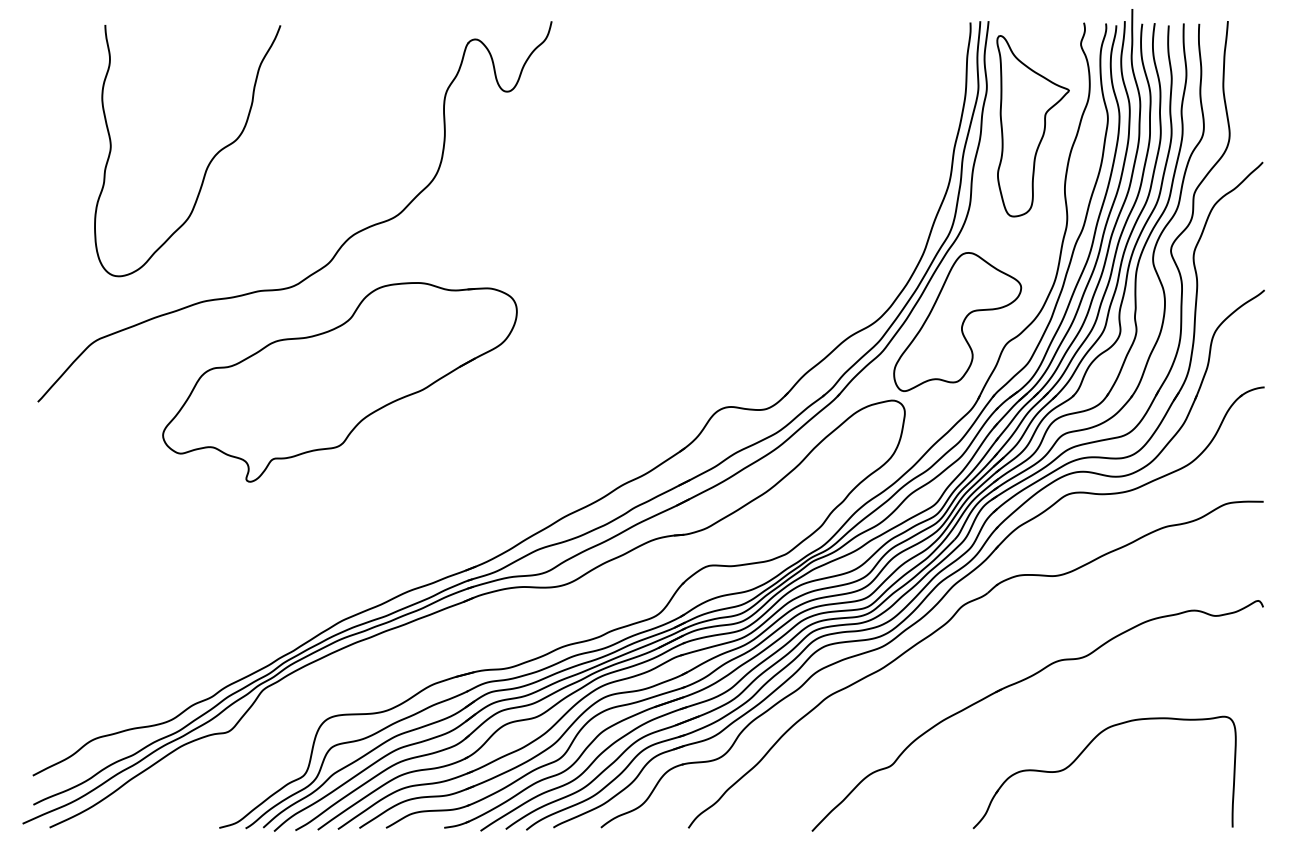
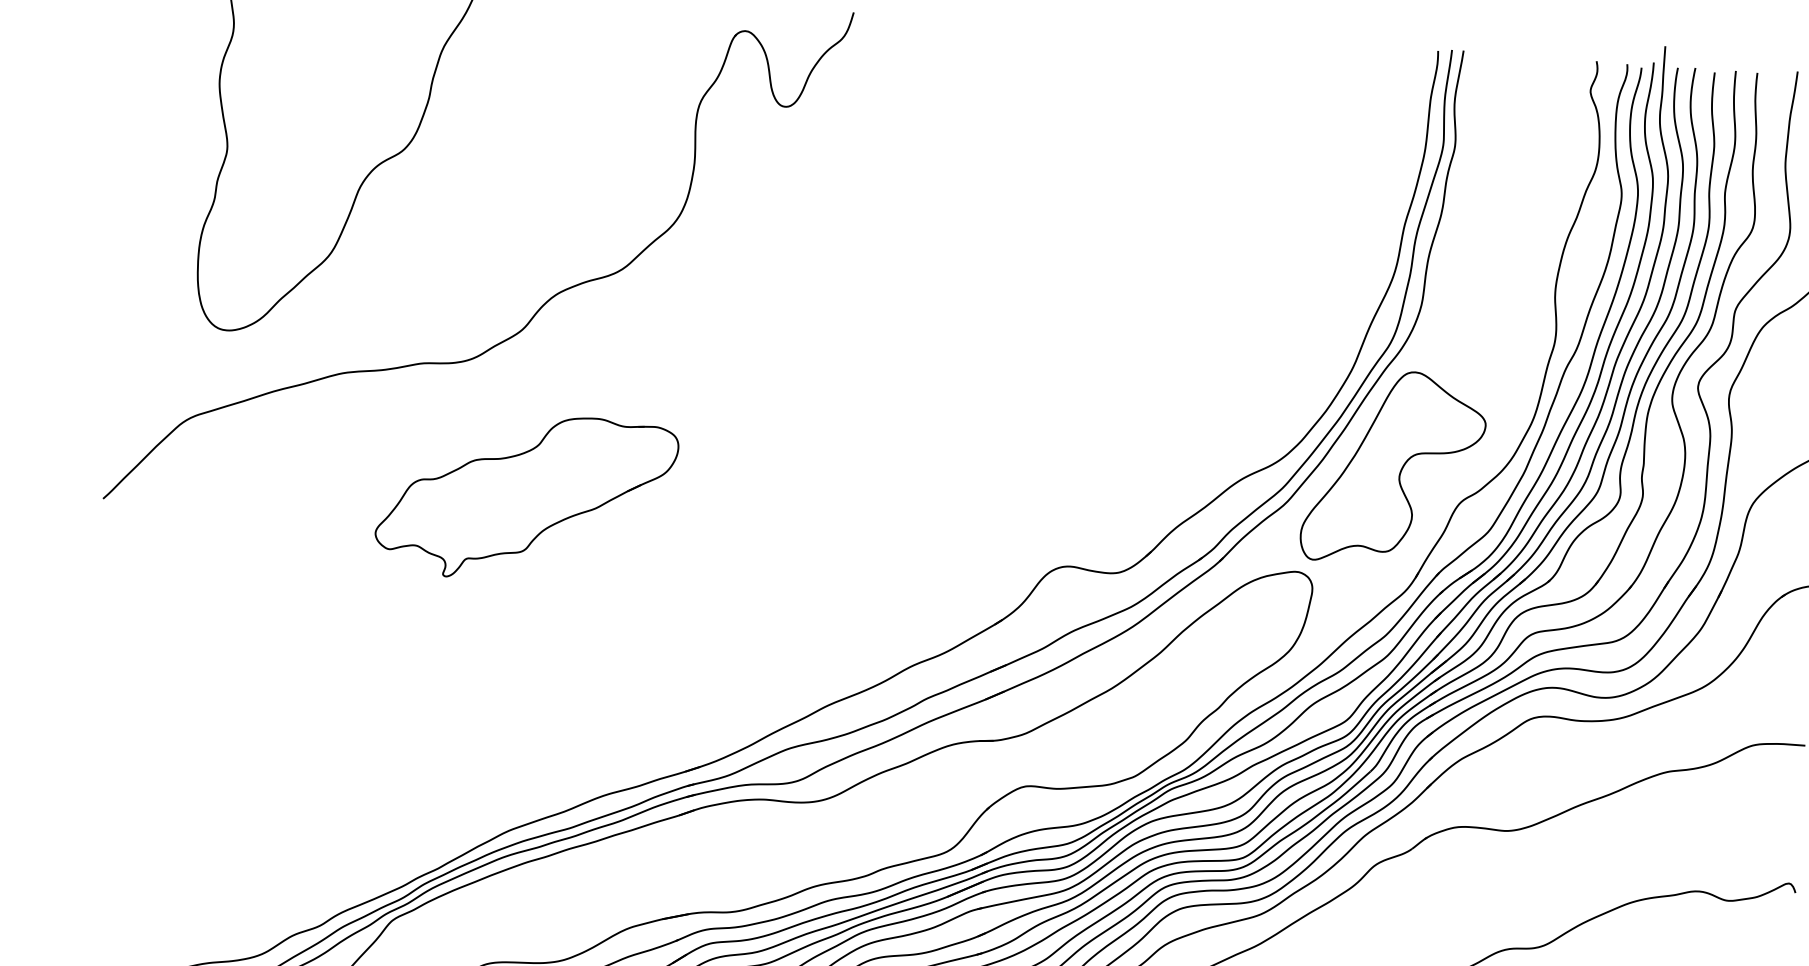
part: (1032, 126) -> (1515, 201), removed
part: (339, 382) -> (525, 498), size x0.6

